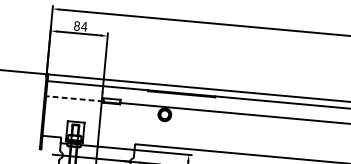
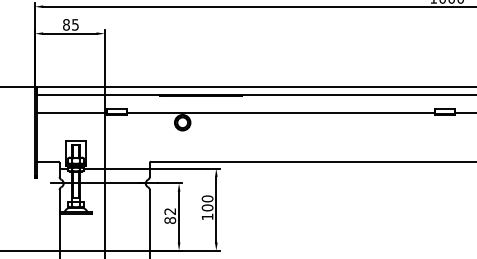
text: (84, 26) -> (75, 24), 84 -> 85
line: (74, 98) -> (71, 113), dashed -> solid

